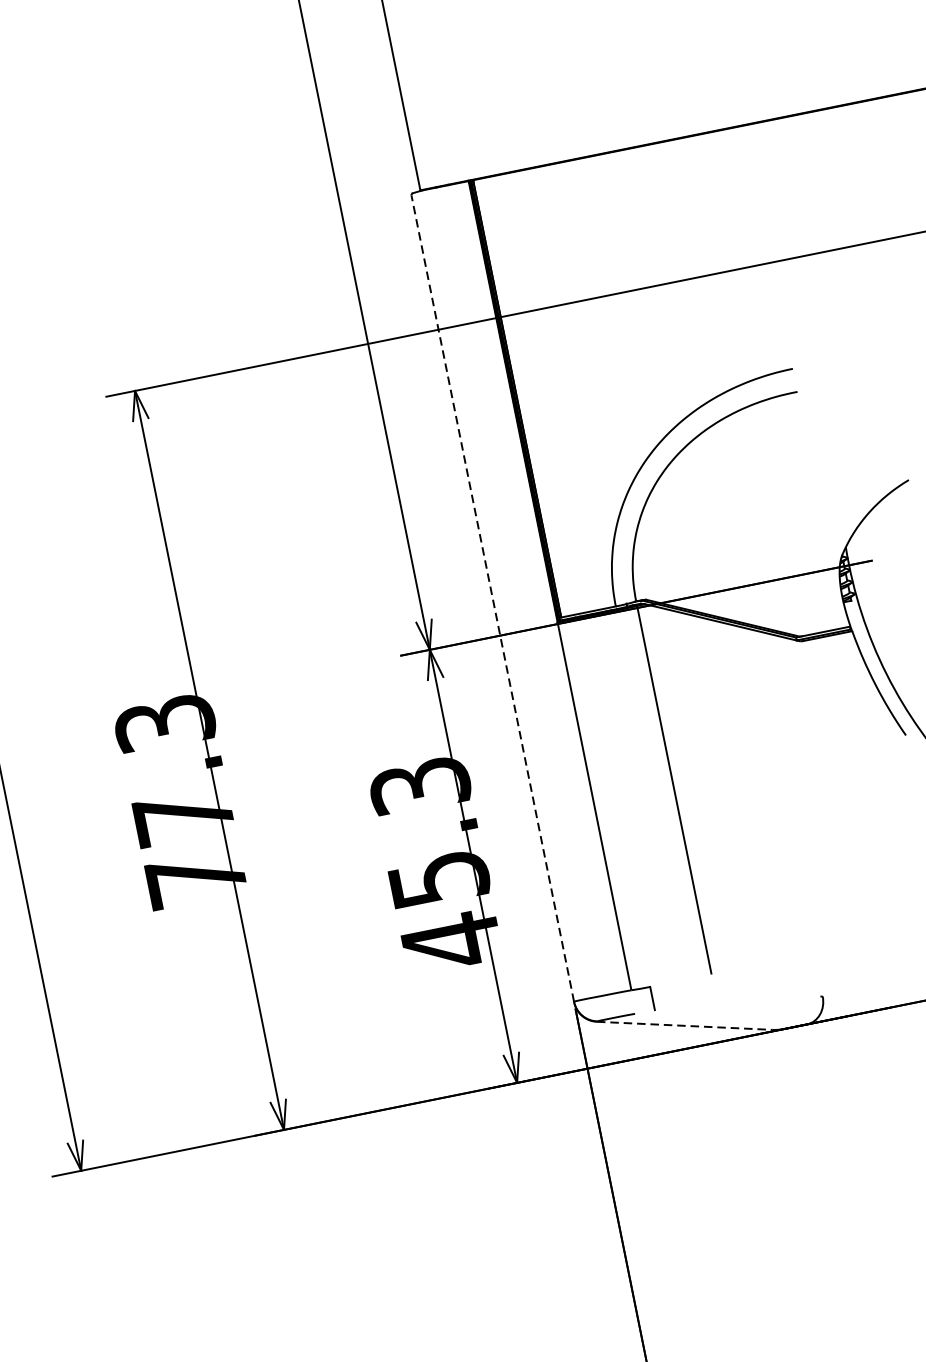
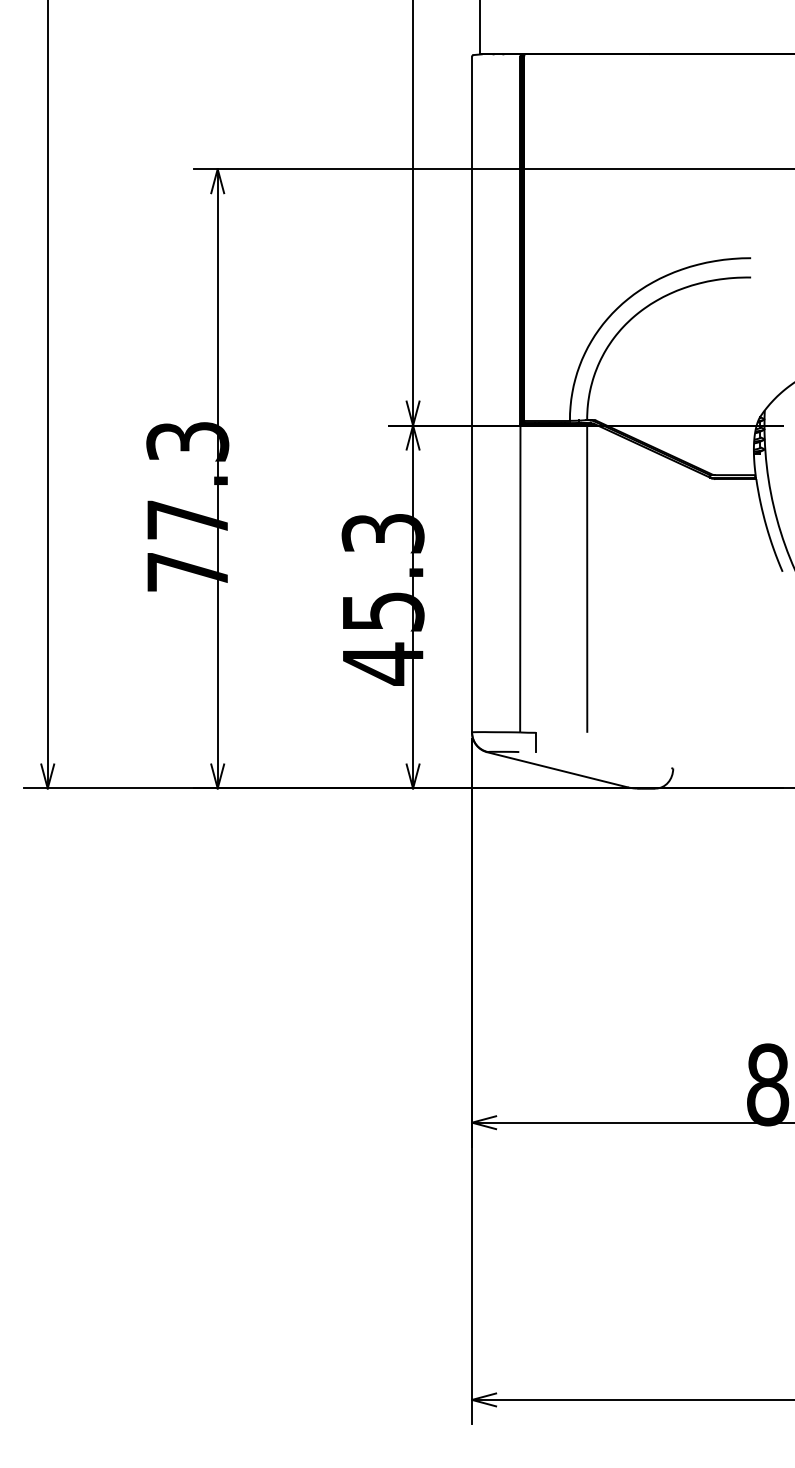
line: (493, 598) -> (472, 394), dashed -> solid
line: (684, 1025) -> (557, 769), dashed -> solid

